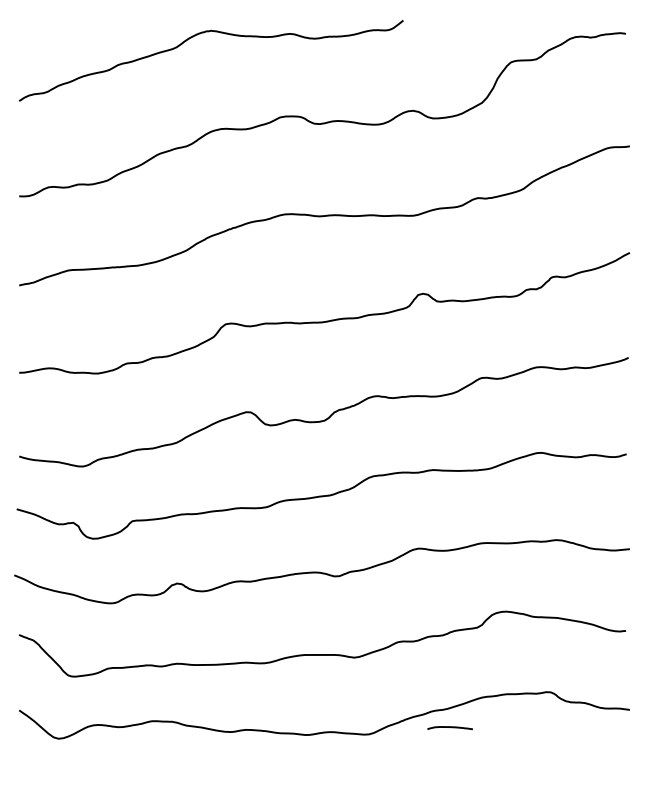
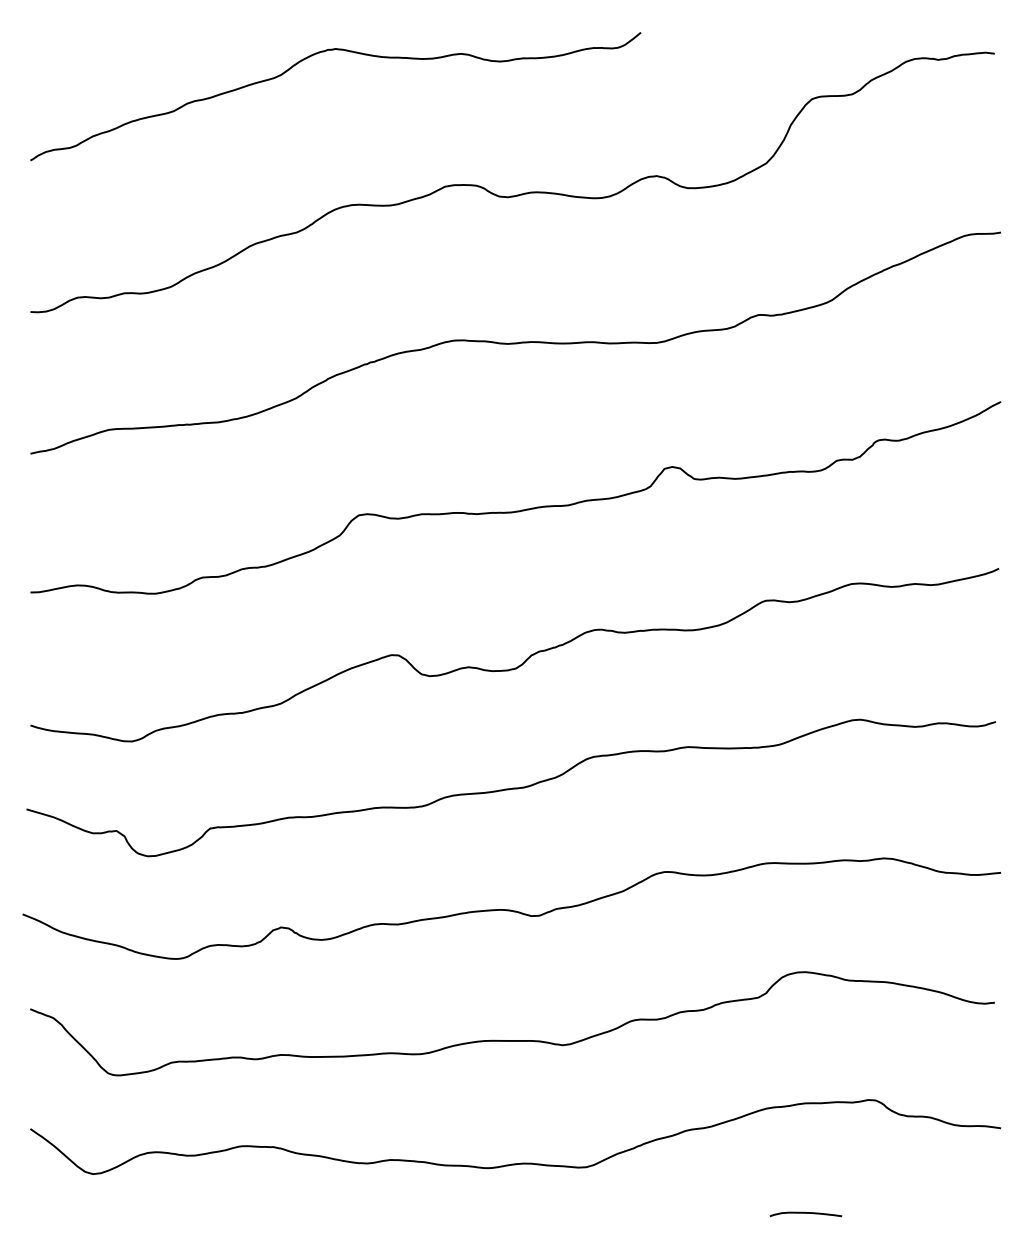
curve: (449, 727) -> (804, 1213), moved

